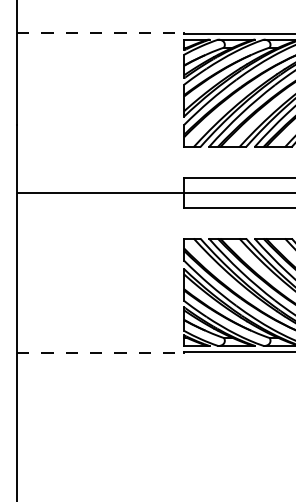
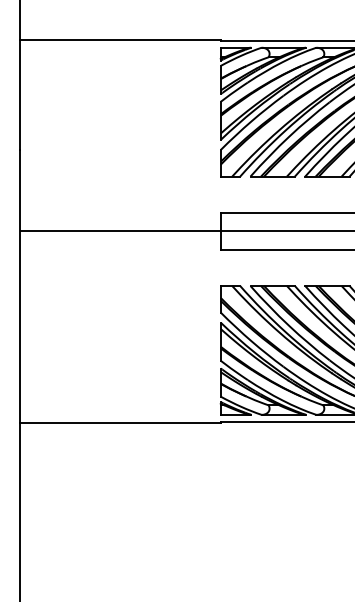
line: (100, 33) -> (120, 40), dashed -> solid
line: (100, 352) -> (120, 422), dashed -> solid

